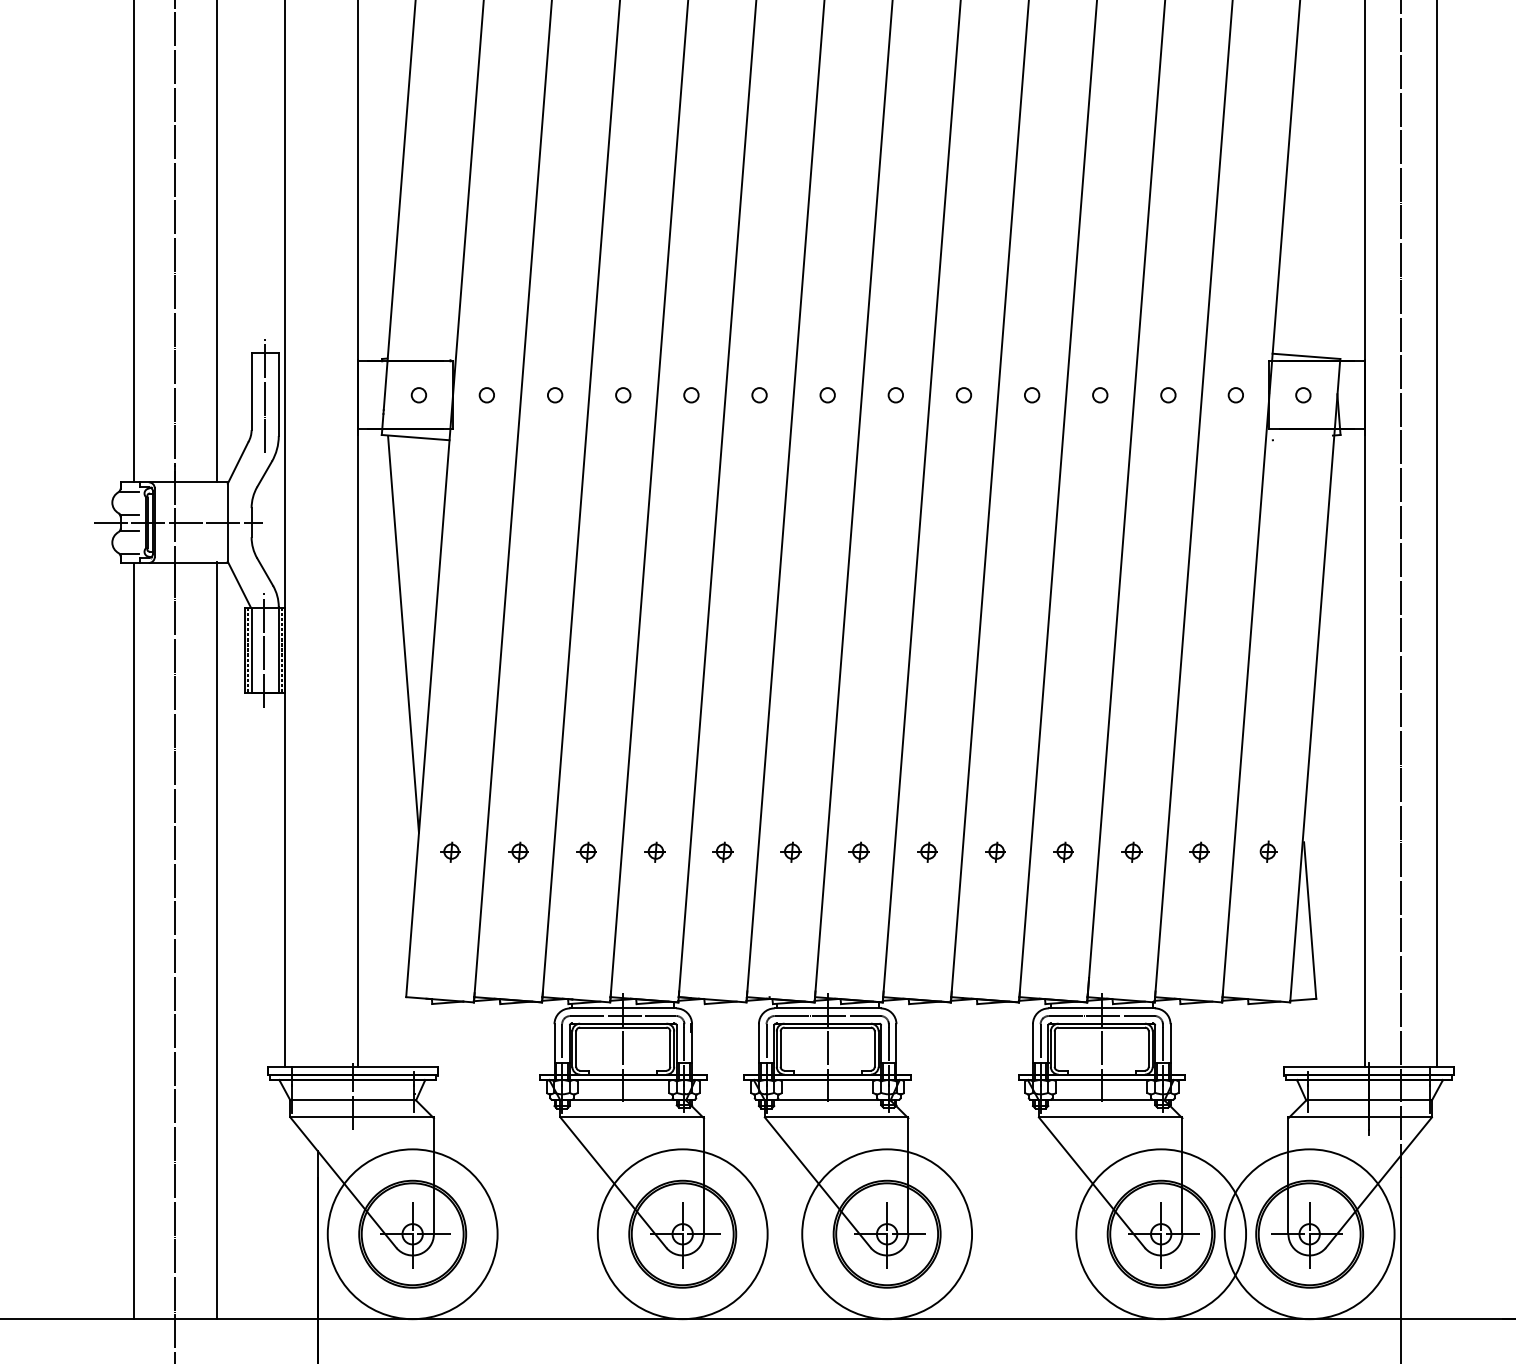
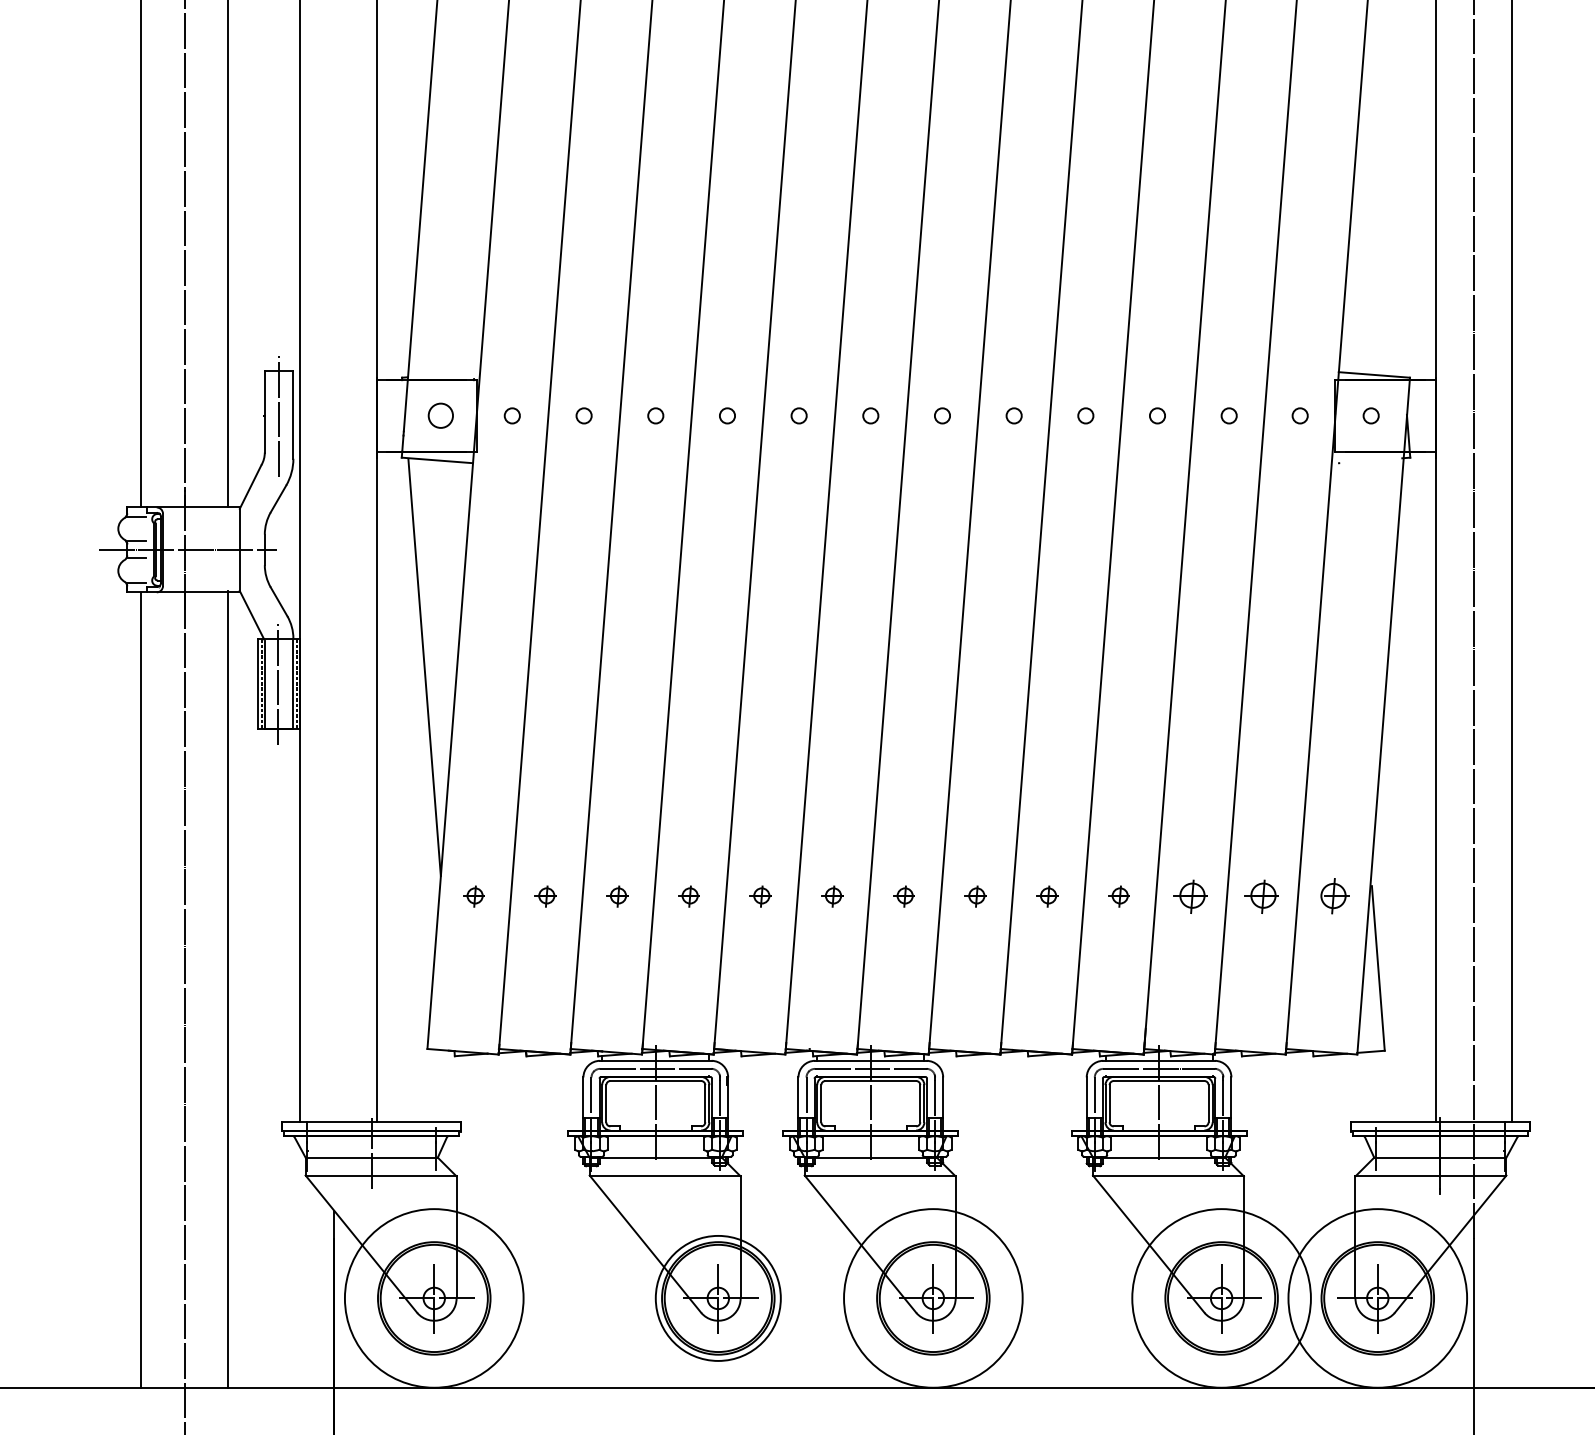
circle: (418, 395) -> (440, 416), size x1.6
part: (1131, 851) -> (1190, 895), size x1.6
part: (1199, 851) -> (1261, 895), size x1.6
part: (1268, 851) -> (1334, 895), size x1.6
circle: (682, 1234) -> (718, 1298), size x0.7

